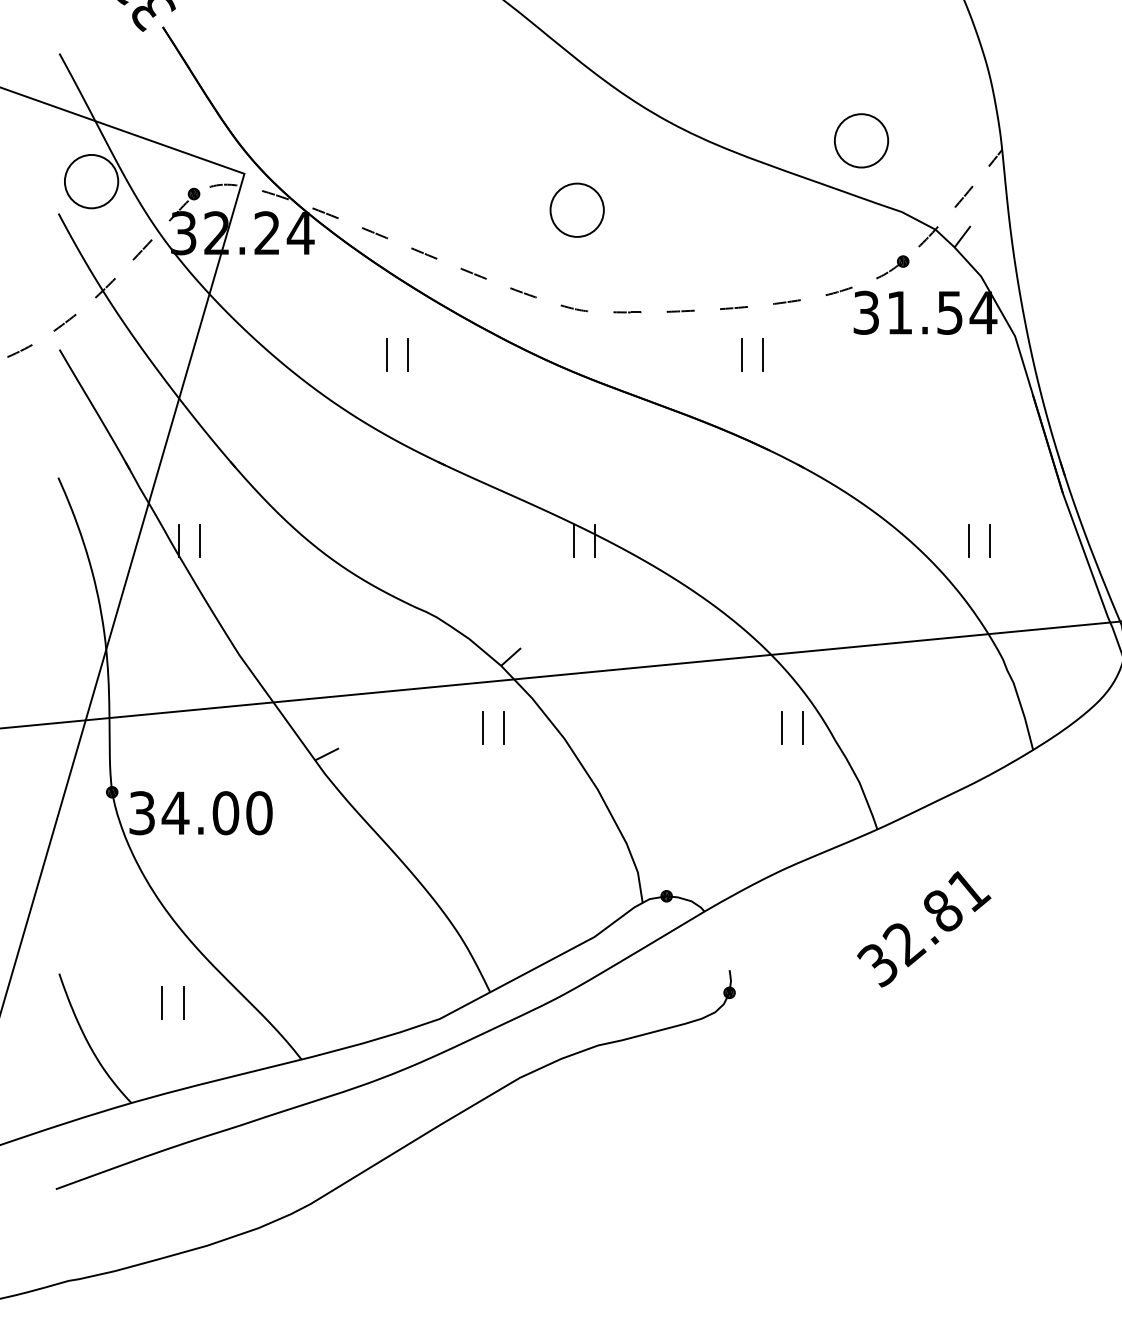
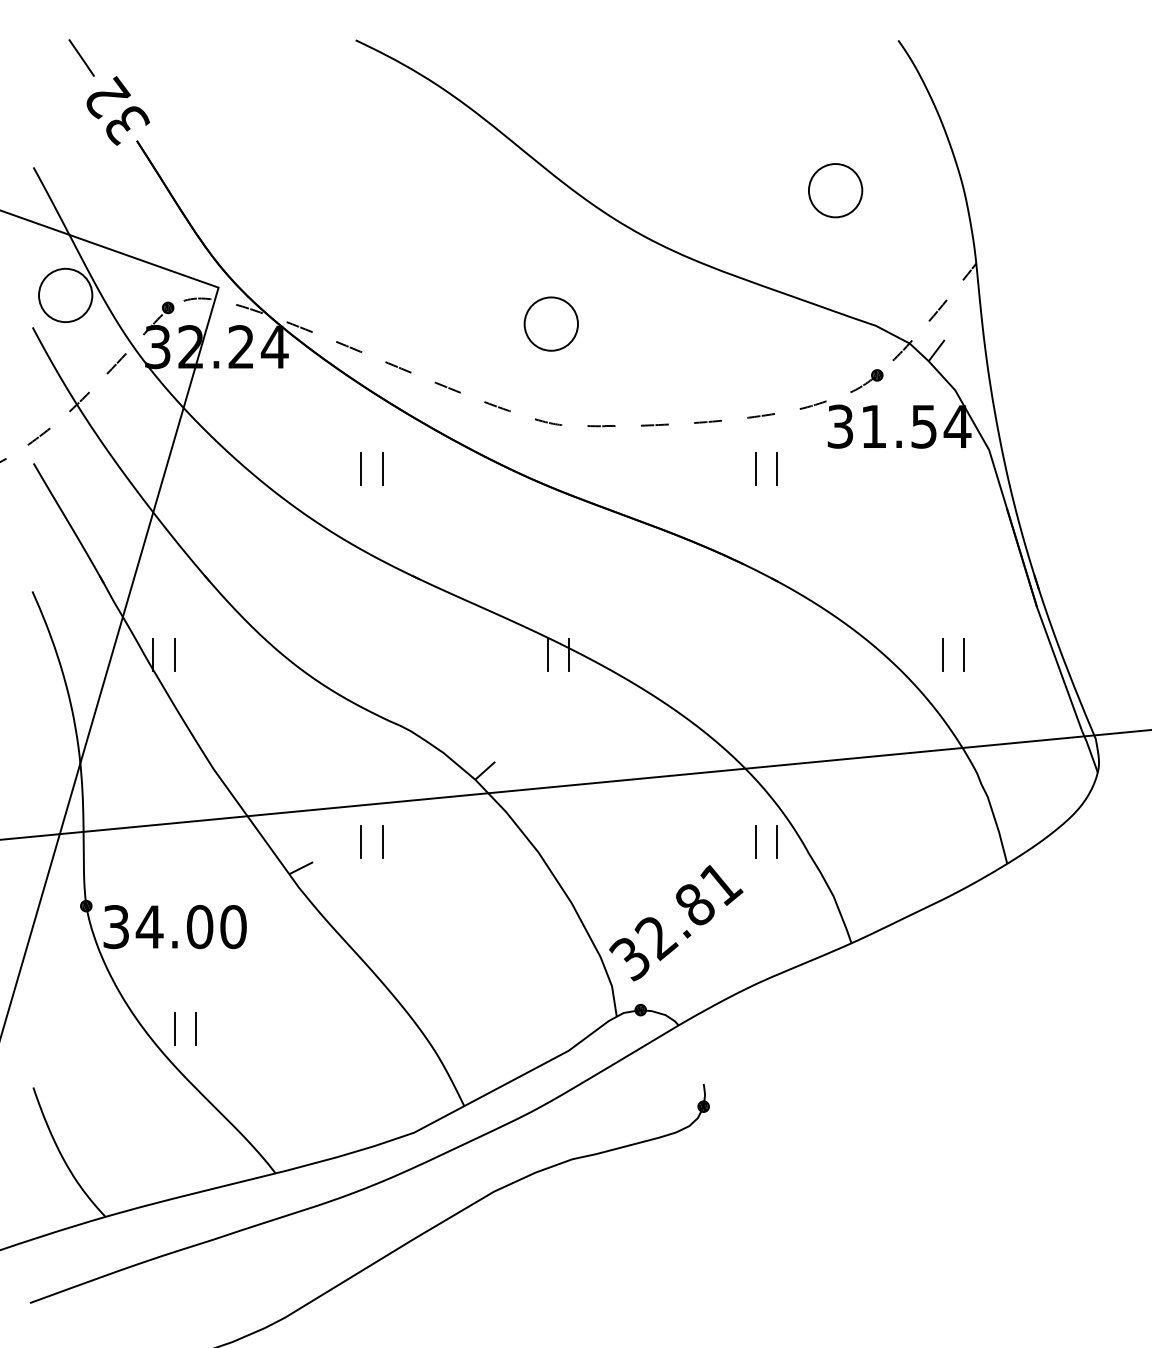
part: (861, 140) -> (835, 190), moved
part: (742, 354) -> (756, 468), moved
part: (483, 727) -> (361, 841), moved
text: (924, 929) -> (676, 923), moved
part: (163, 1002) -> (175, 1028), moved

